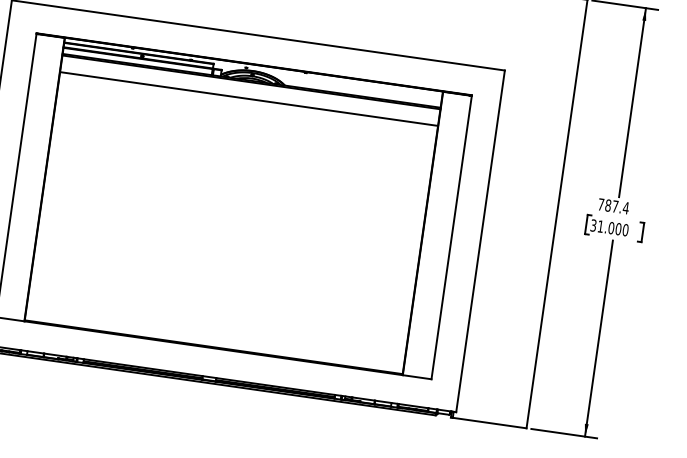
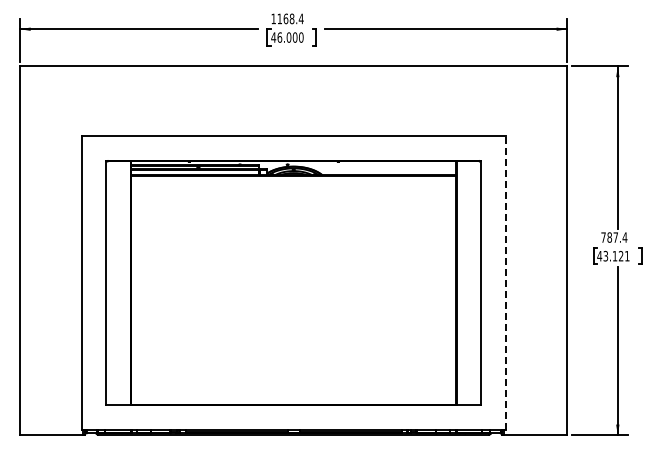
line: (248, 98) -> (293, 190), removed
text: (609, 227) -> (613, 255), 31.000 -> 43.121
line: (481, 240) -> (506, 282), solid -> dashed

